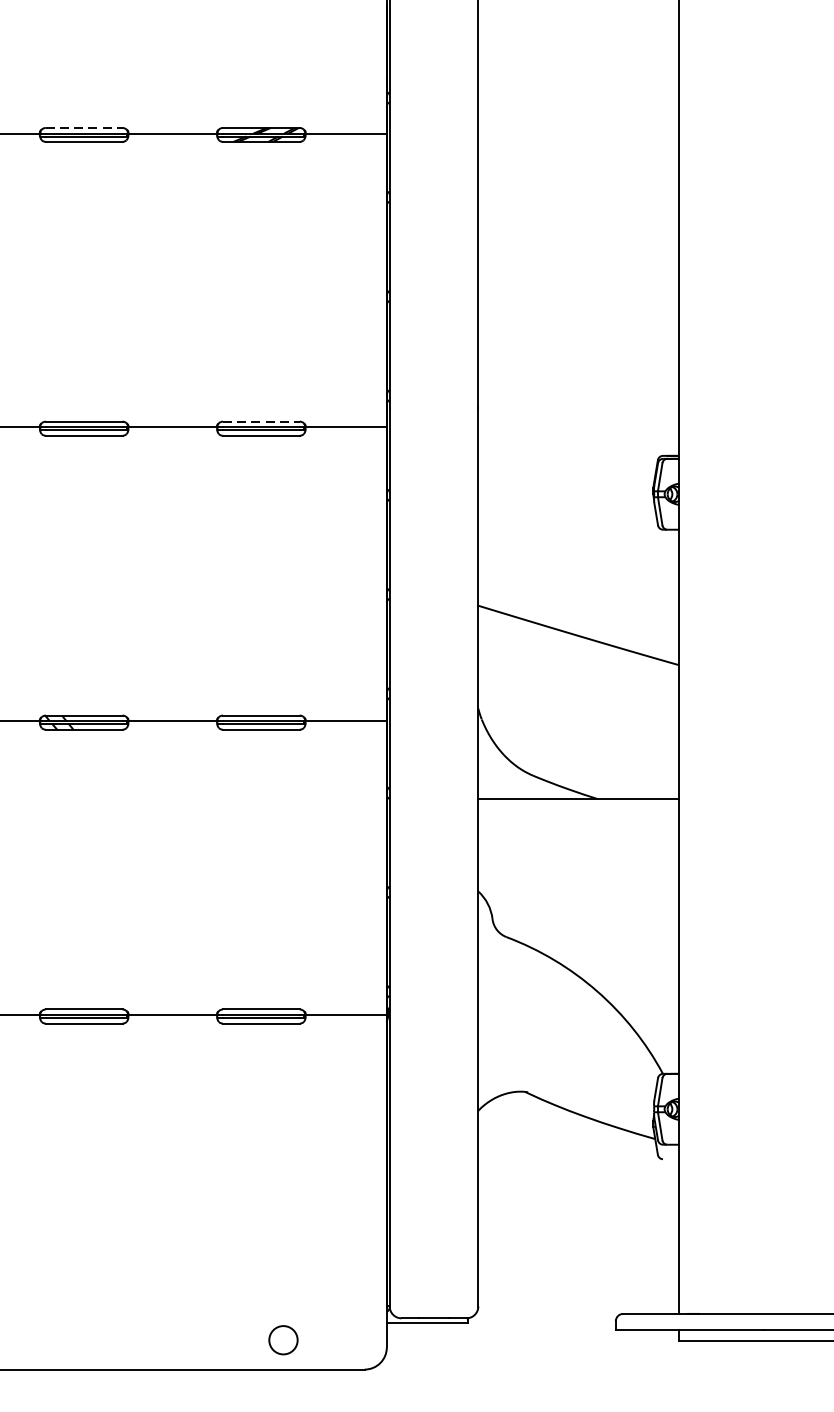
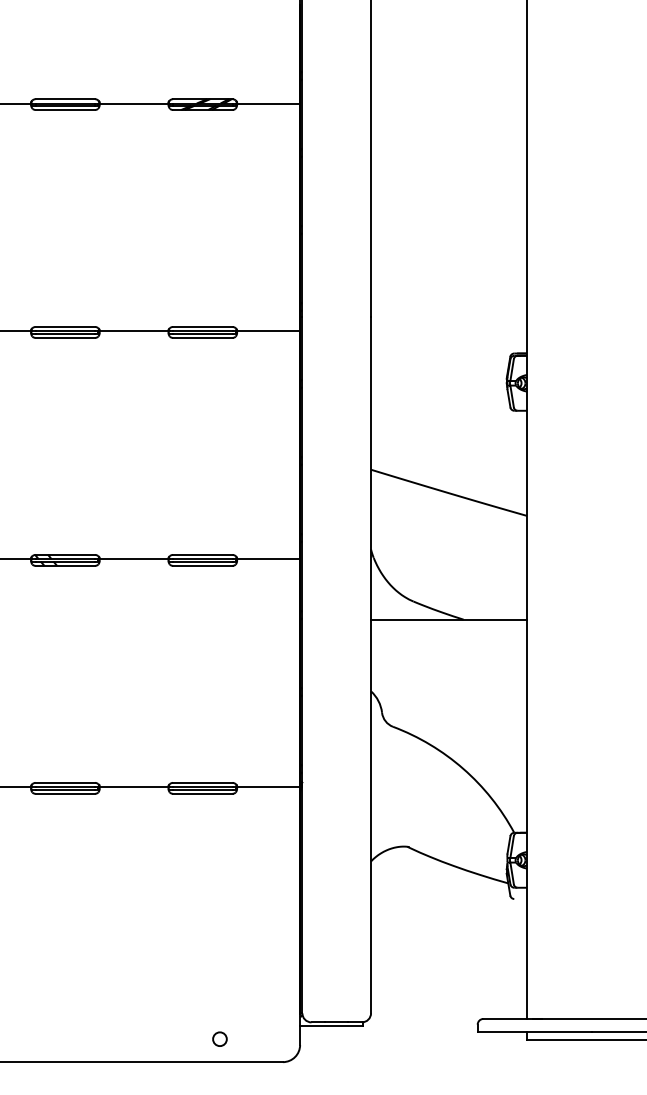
line: (84, 128) -> (65, 99), dashed -> solid
line: (260, 421) -> (202, 326), dashed -> solid
circle: (282, 1339) -> (219, 1038), size x0.62

